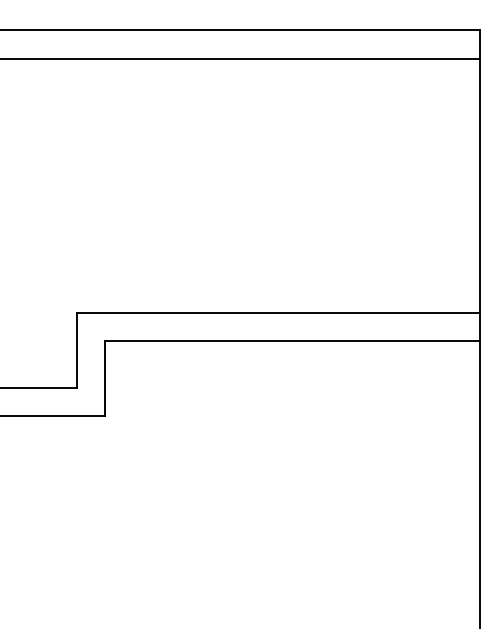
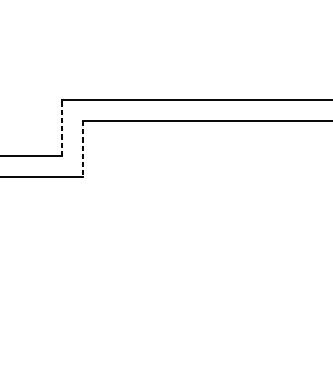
line: (76, 350) -> (61, 128), solid -> dashed
line: (104, 378) -> (82, 148), solid -> dashed

